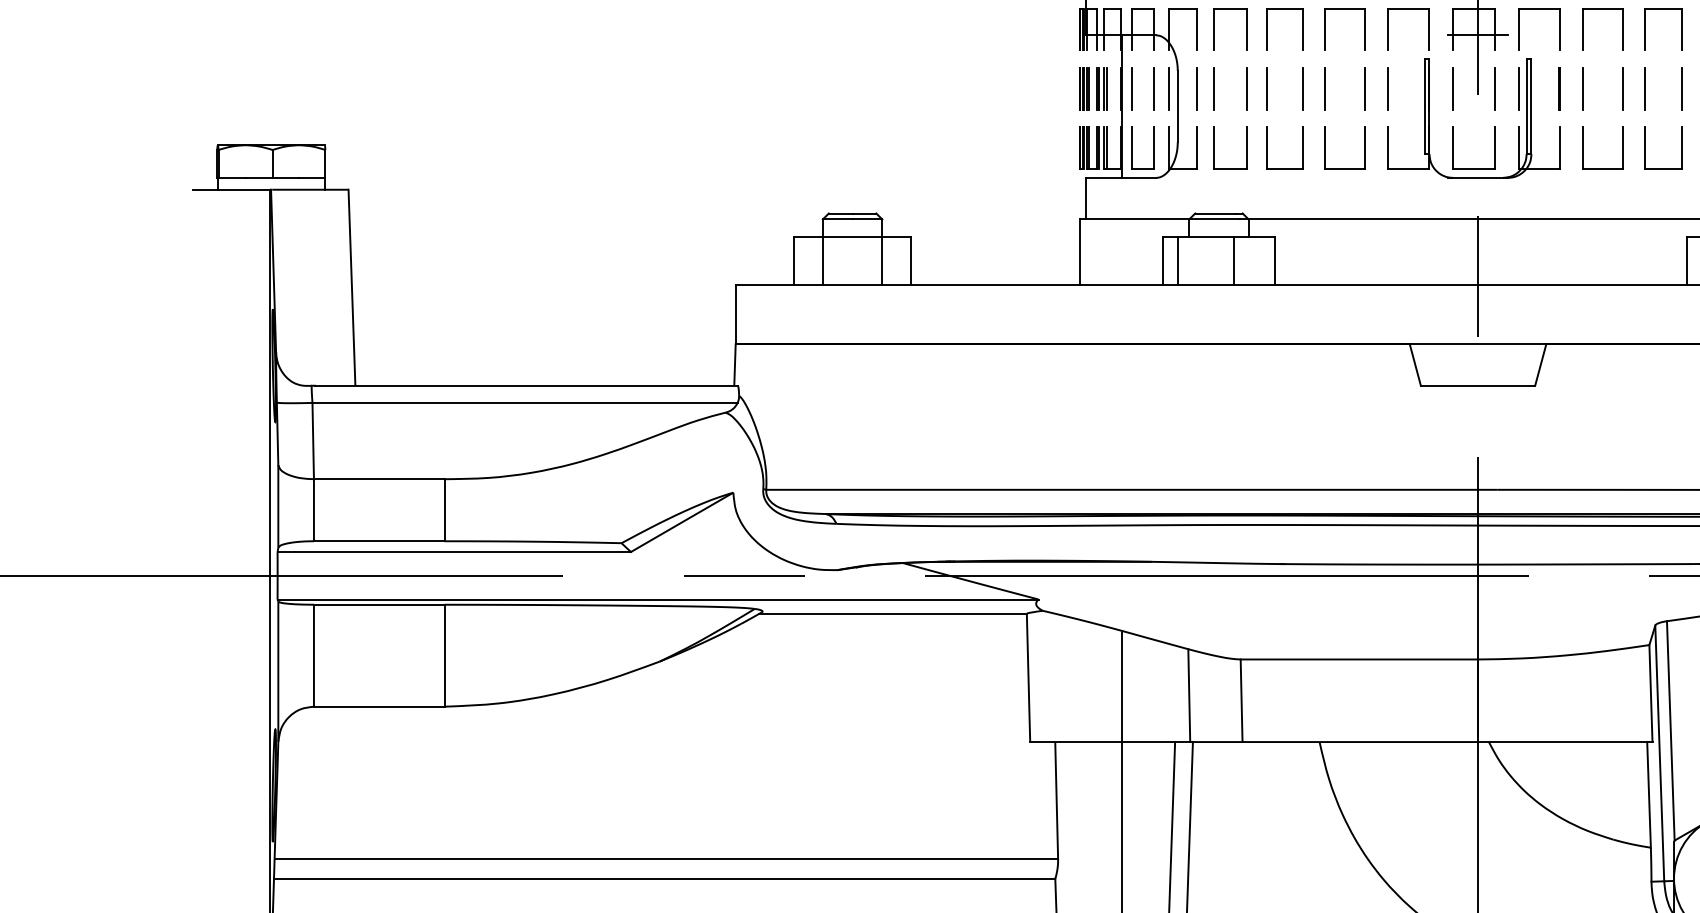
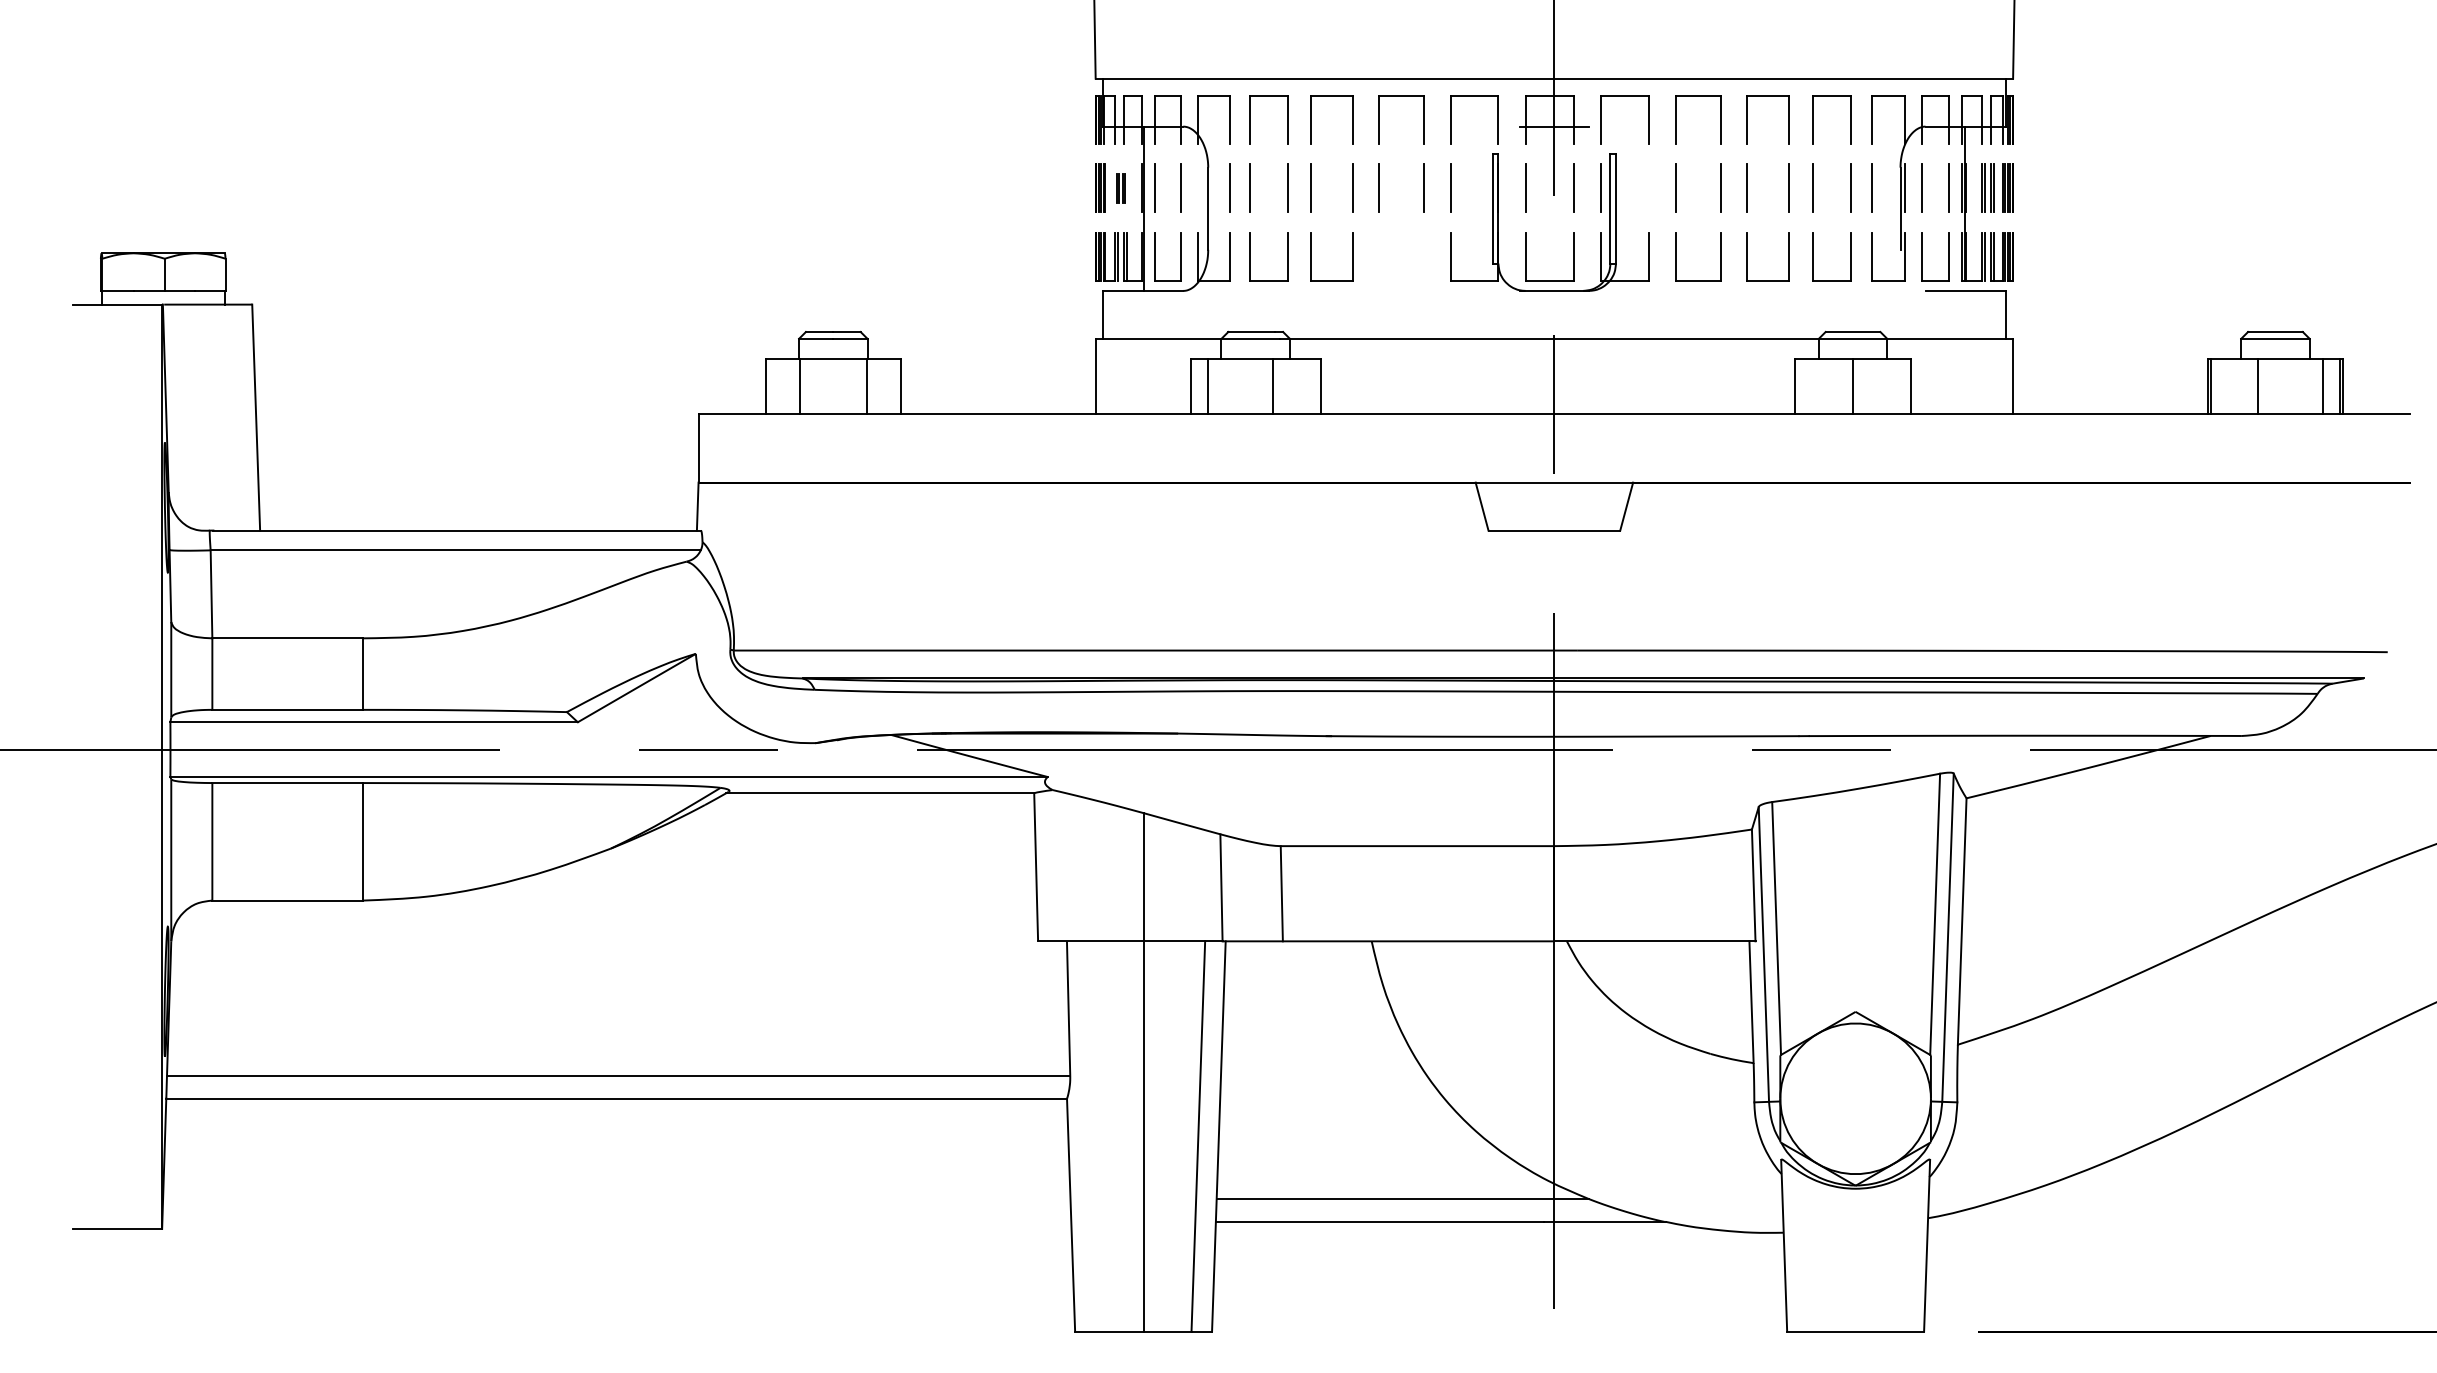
part: (1101, 88) -> (1120, 187), size x0.6
line: (1559, 88) -> (1648, 187), removed
line: (1169, 89) -> (1198, 188), removed
part: (1326, 148) -> (1379, 256), removed

